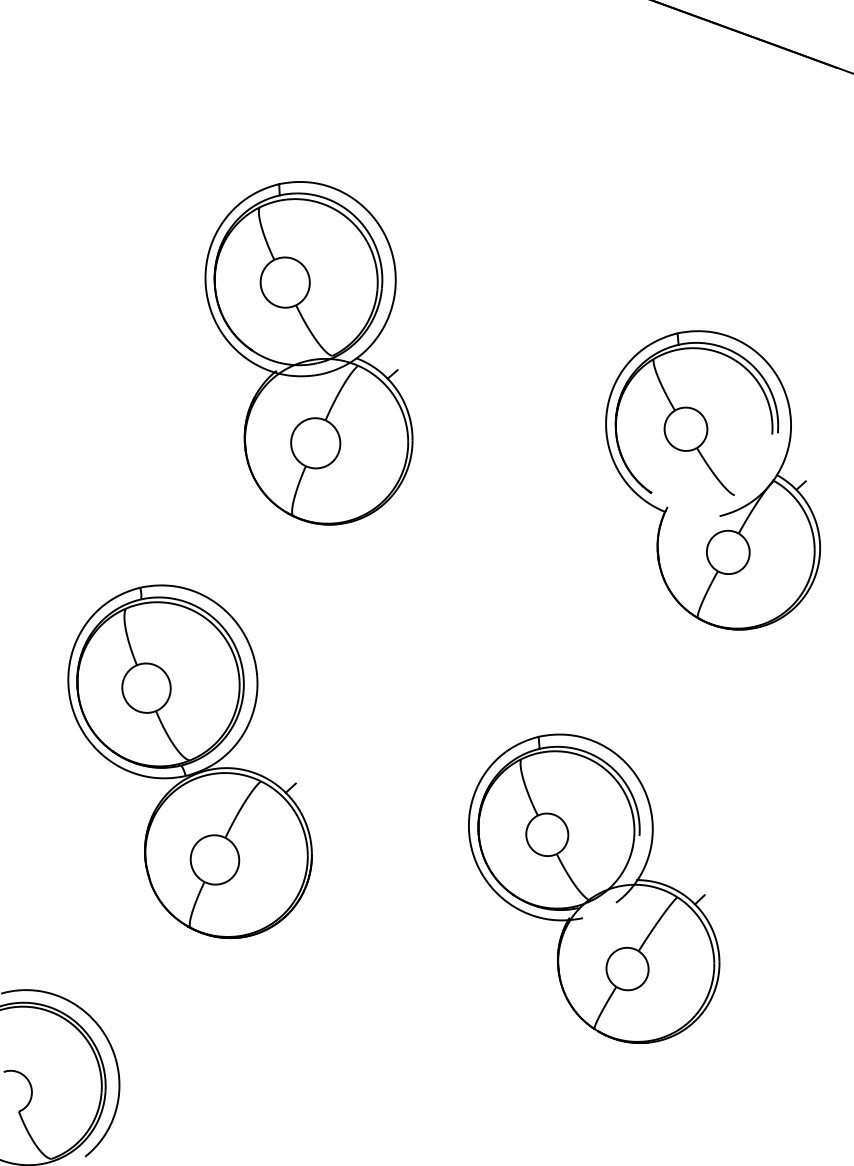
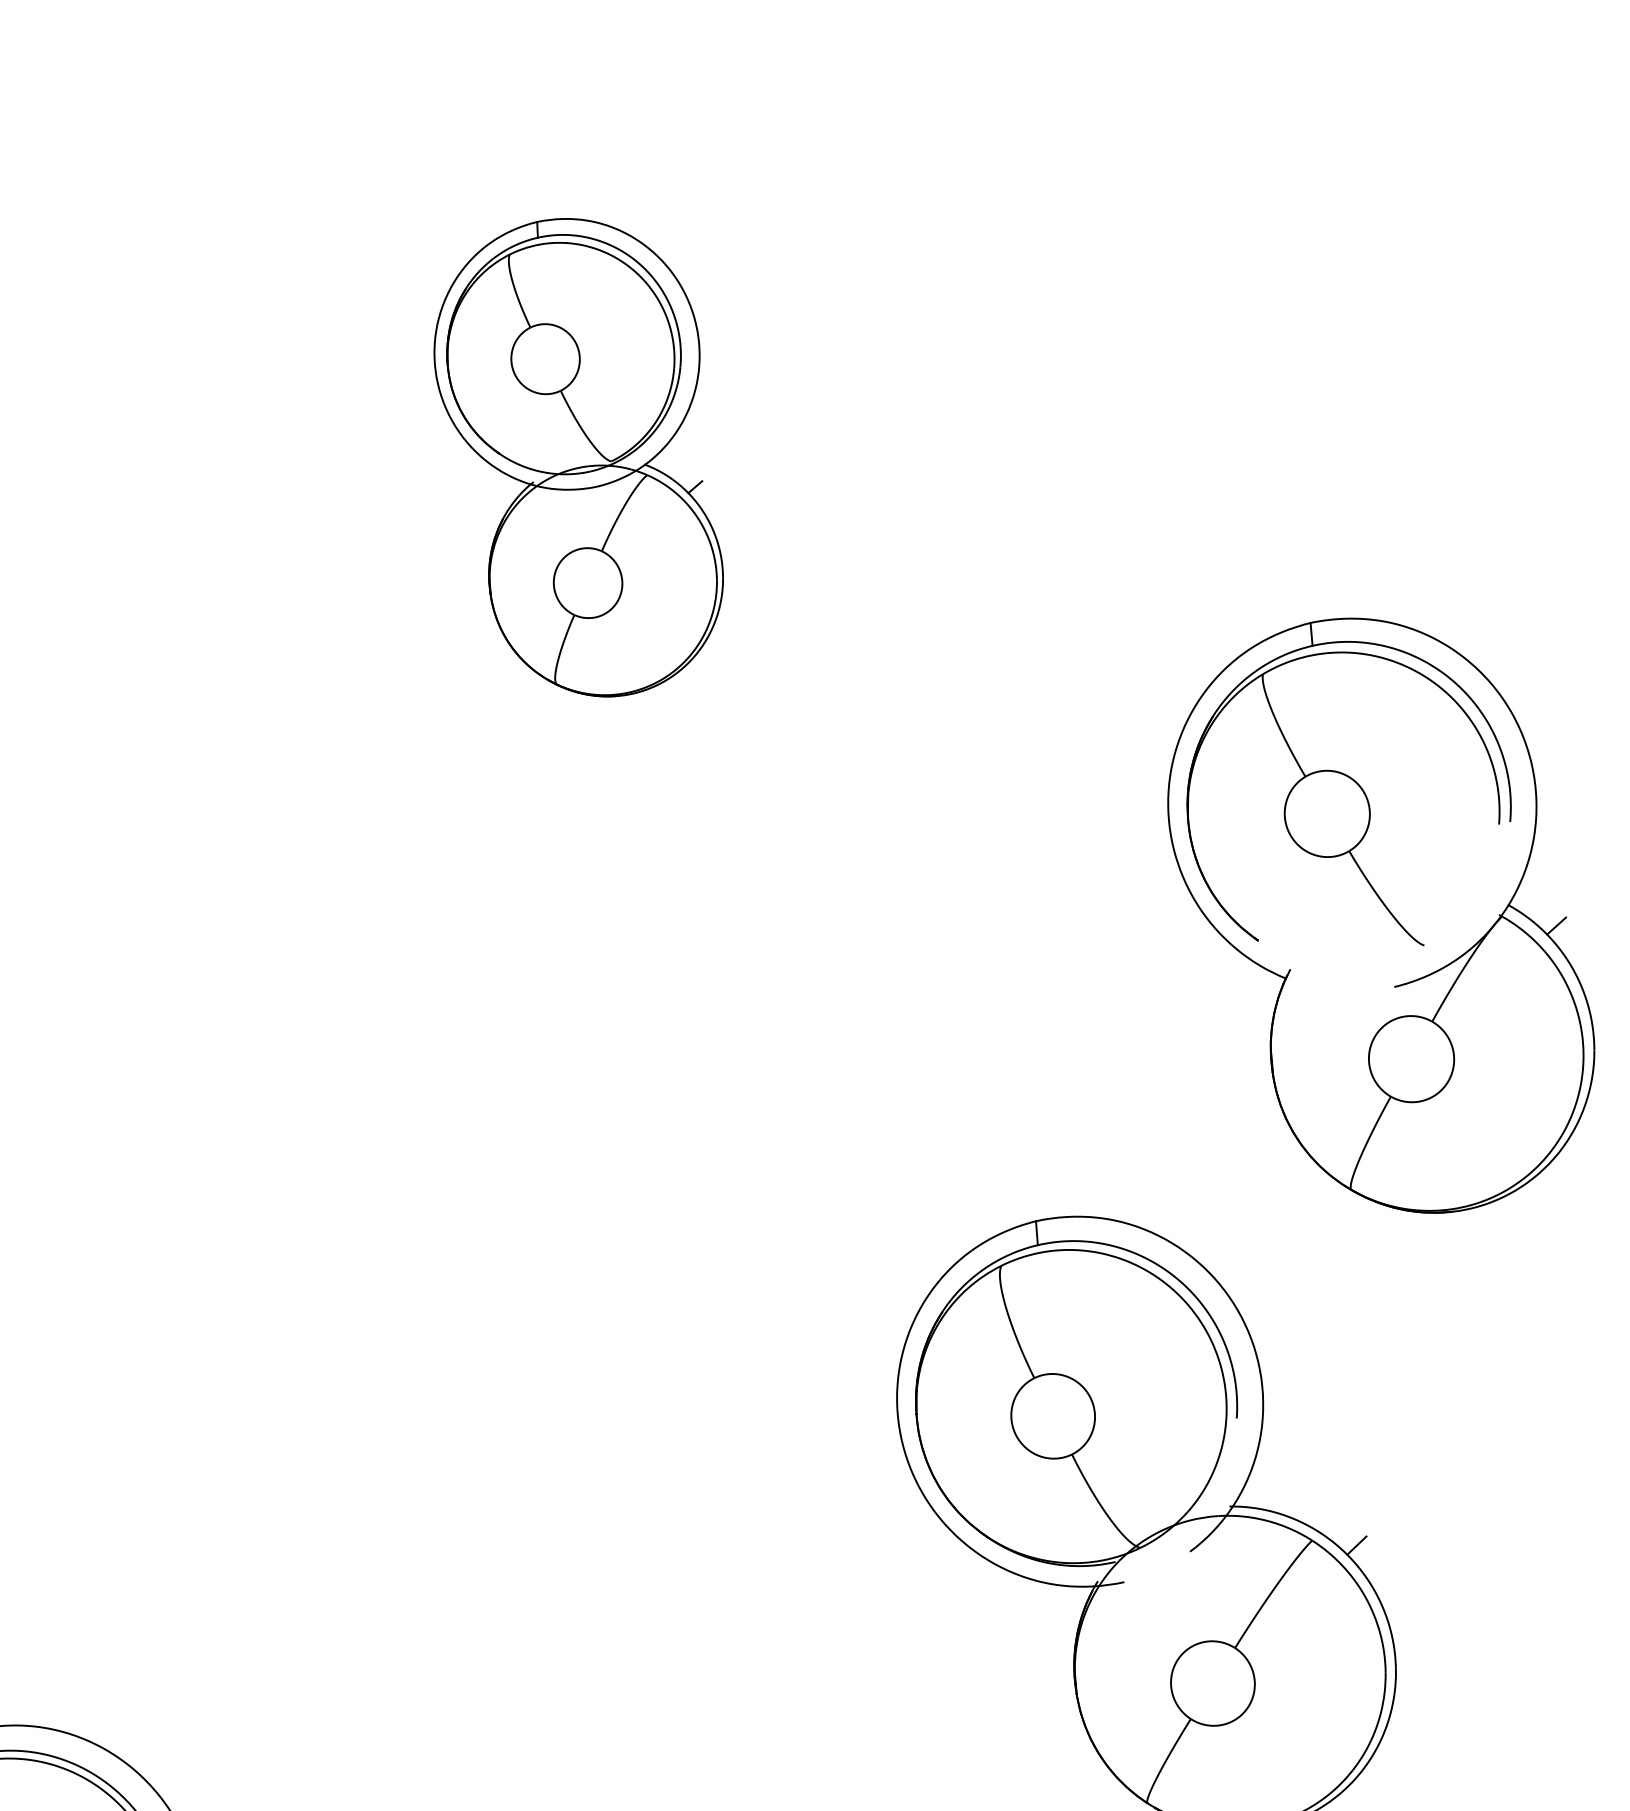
part: (308, 353) -> (577, 457), size x0.7
part: (712, 480) -> (1380, 915), moved
part: (189, 761) -> (340, 1270), removed

